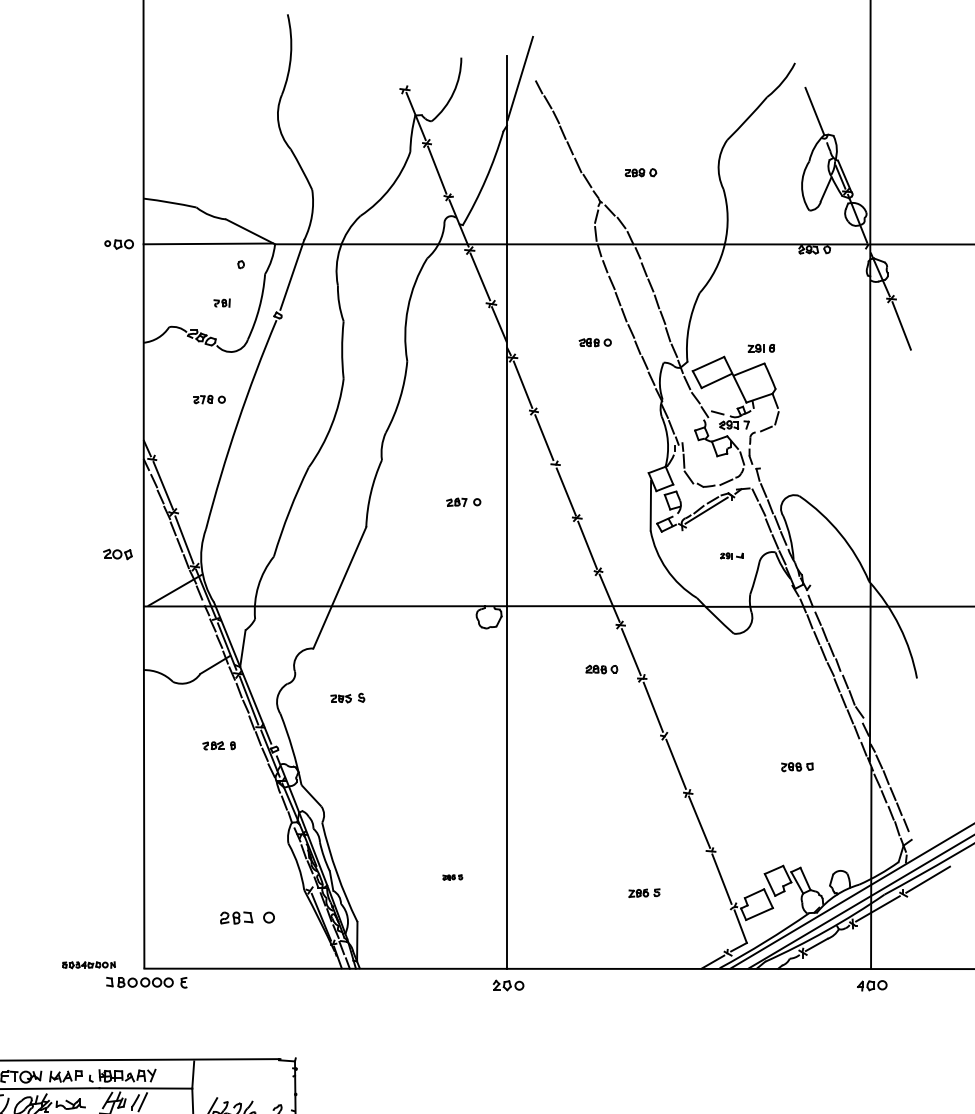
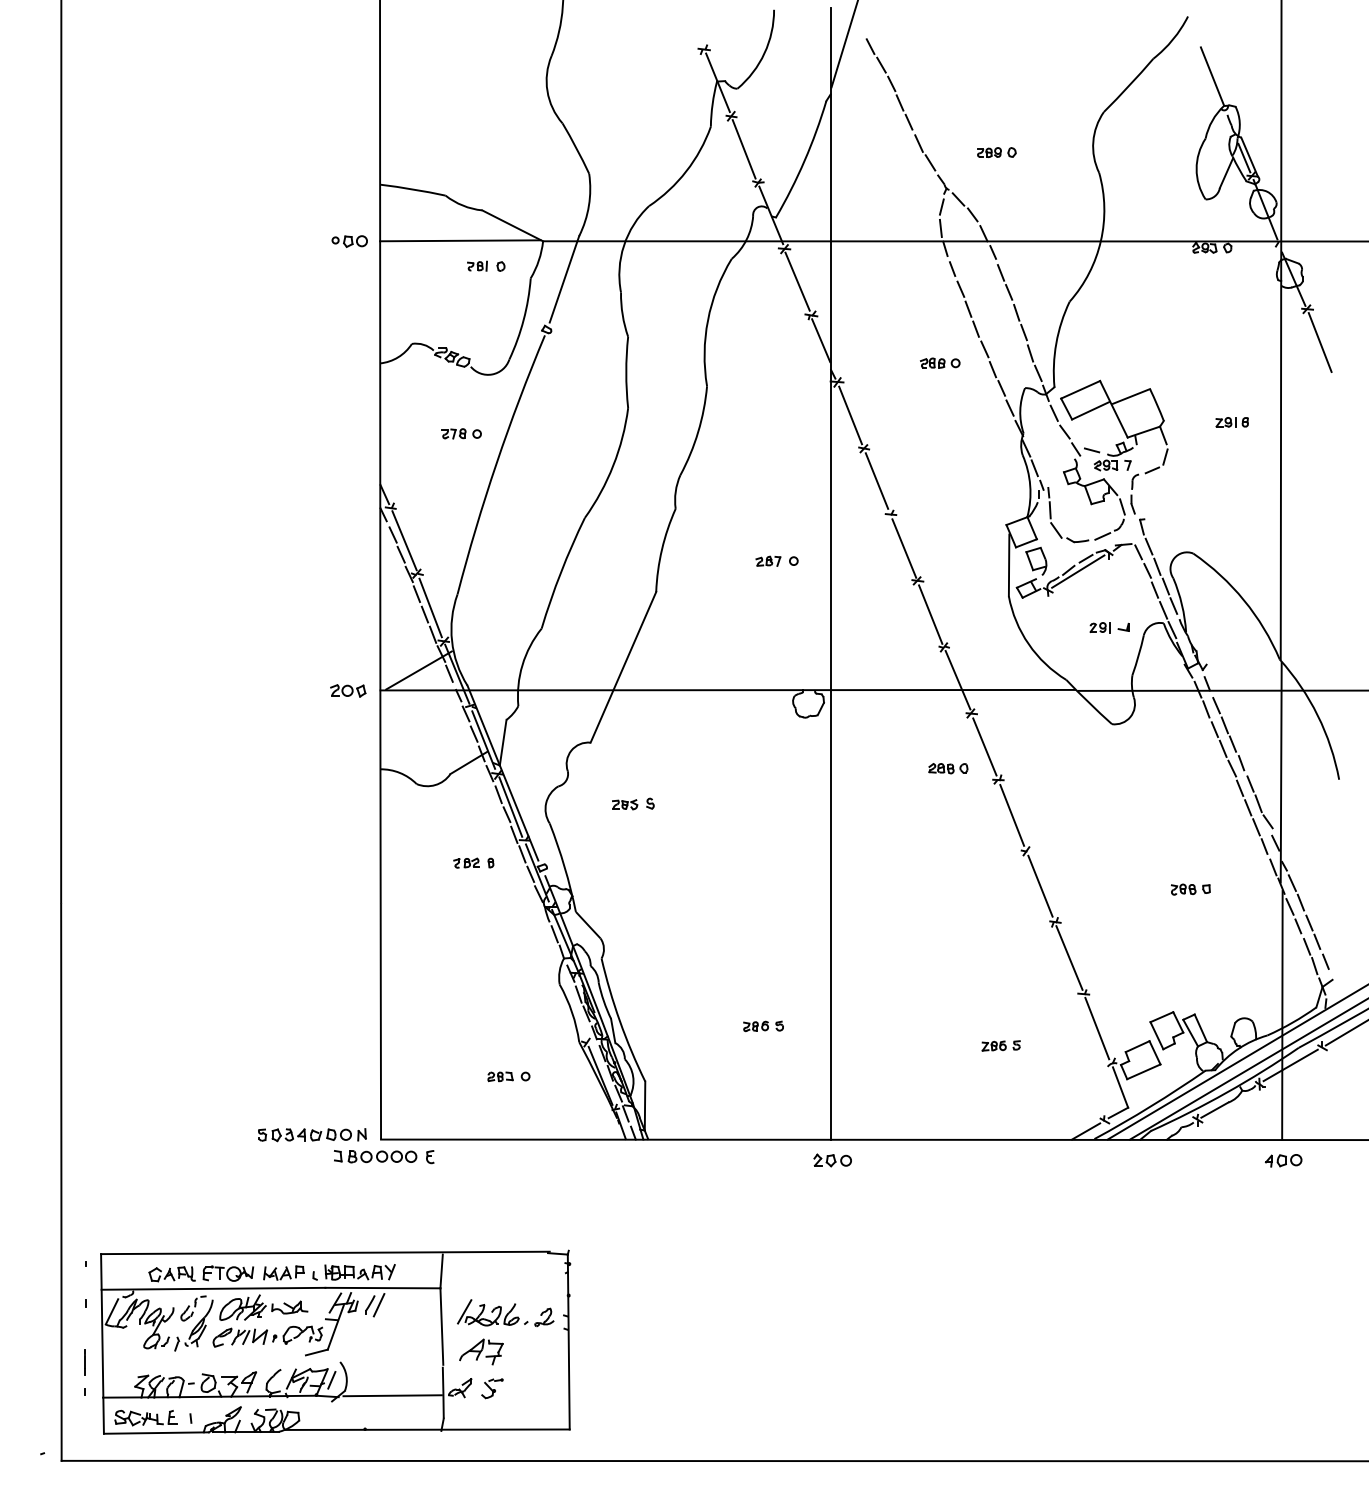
part: (222, 302) -> (477, 265), moved
part: (760, 348) -> (1231, 422), moved
part: (118, 554) -> (348, 690), moved
part: (731, 555) -> (1109, 627), size x1.43
part: (452, 877) -> (763, 1026), size x1.67
part: (247, 917) -> (508, 1076), size x0.62
part: (89, 965) -> (312, 1135), size x1.67

